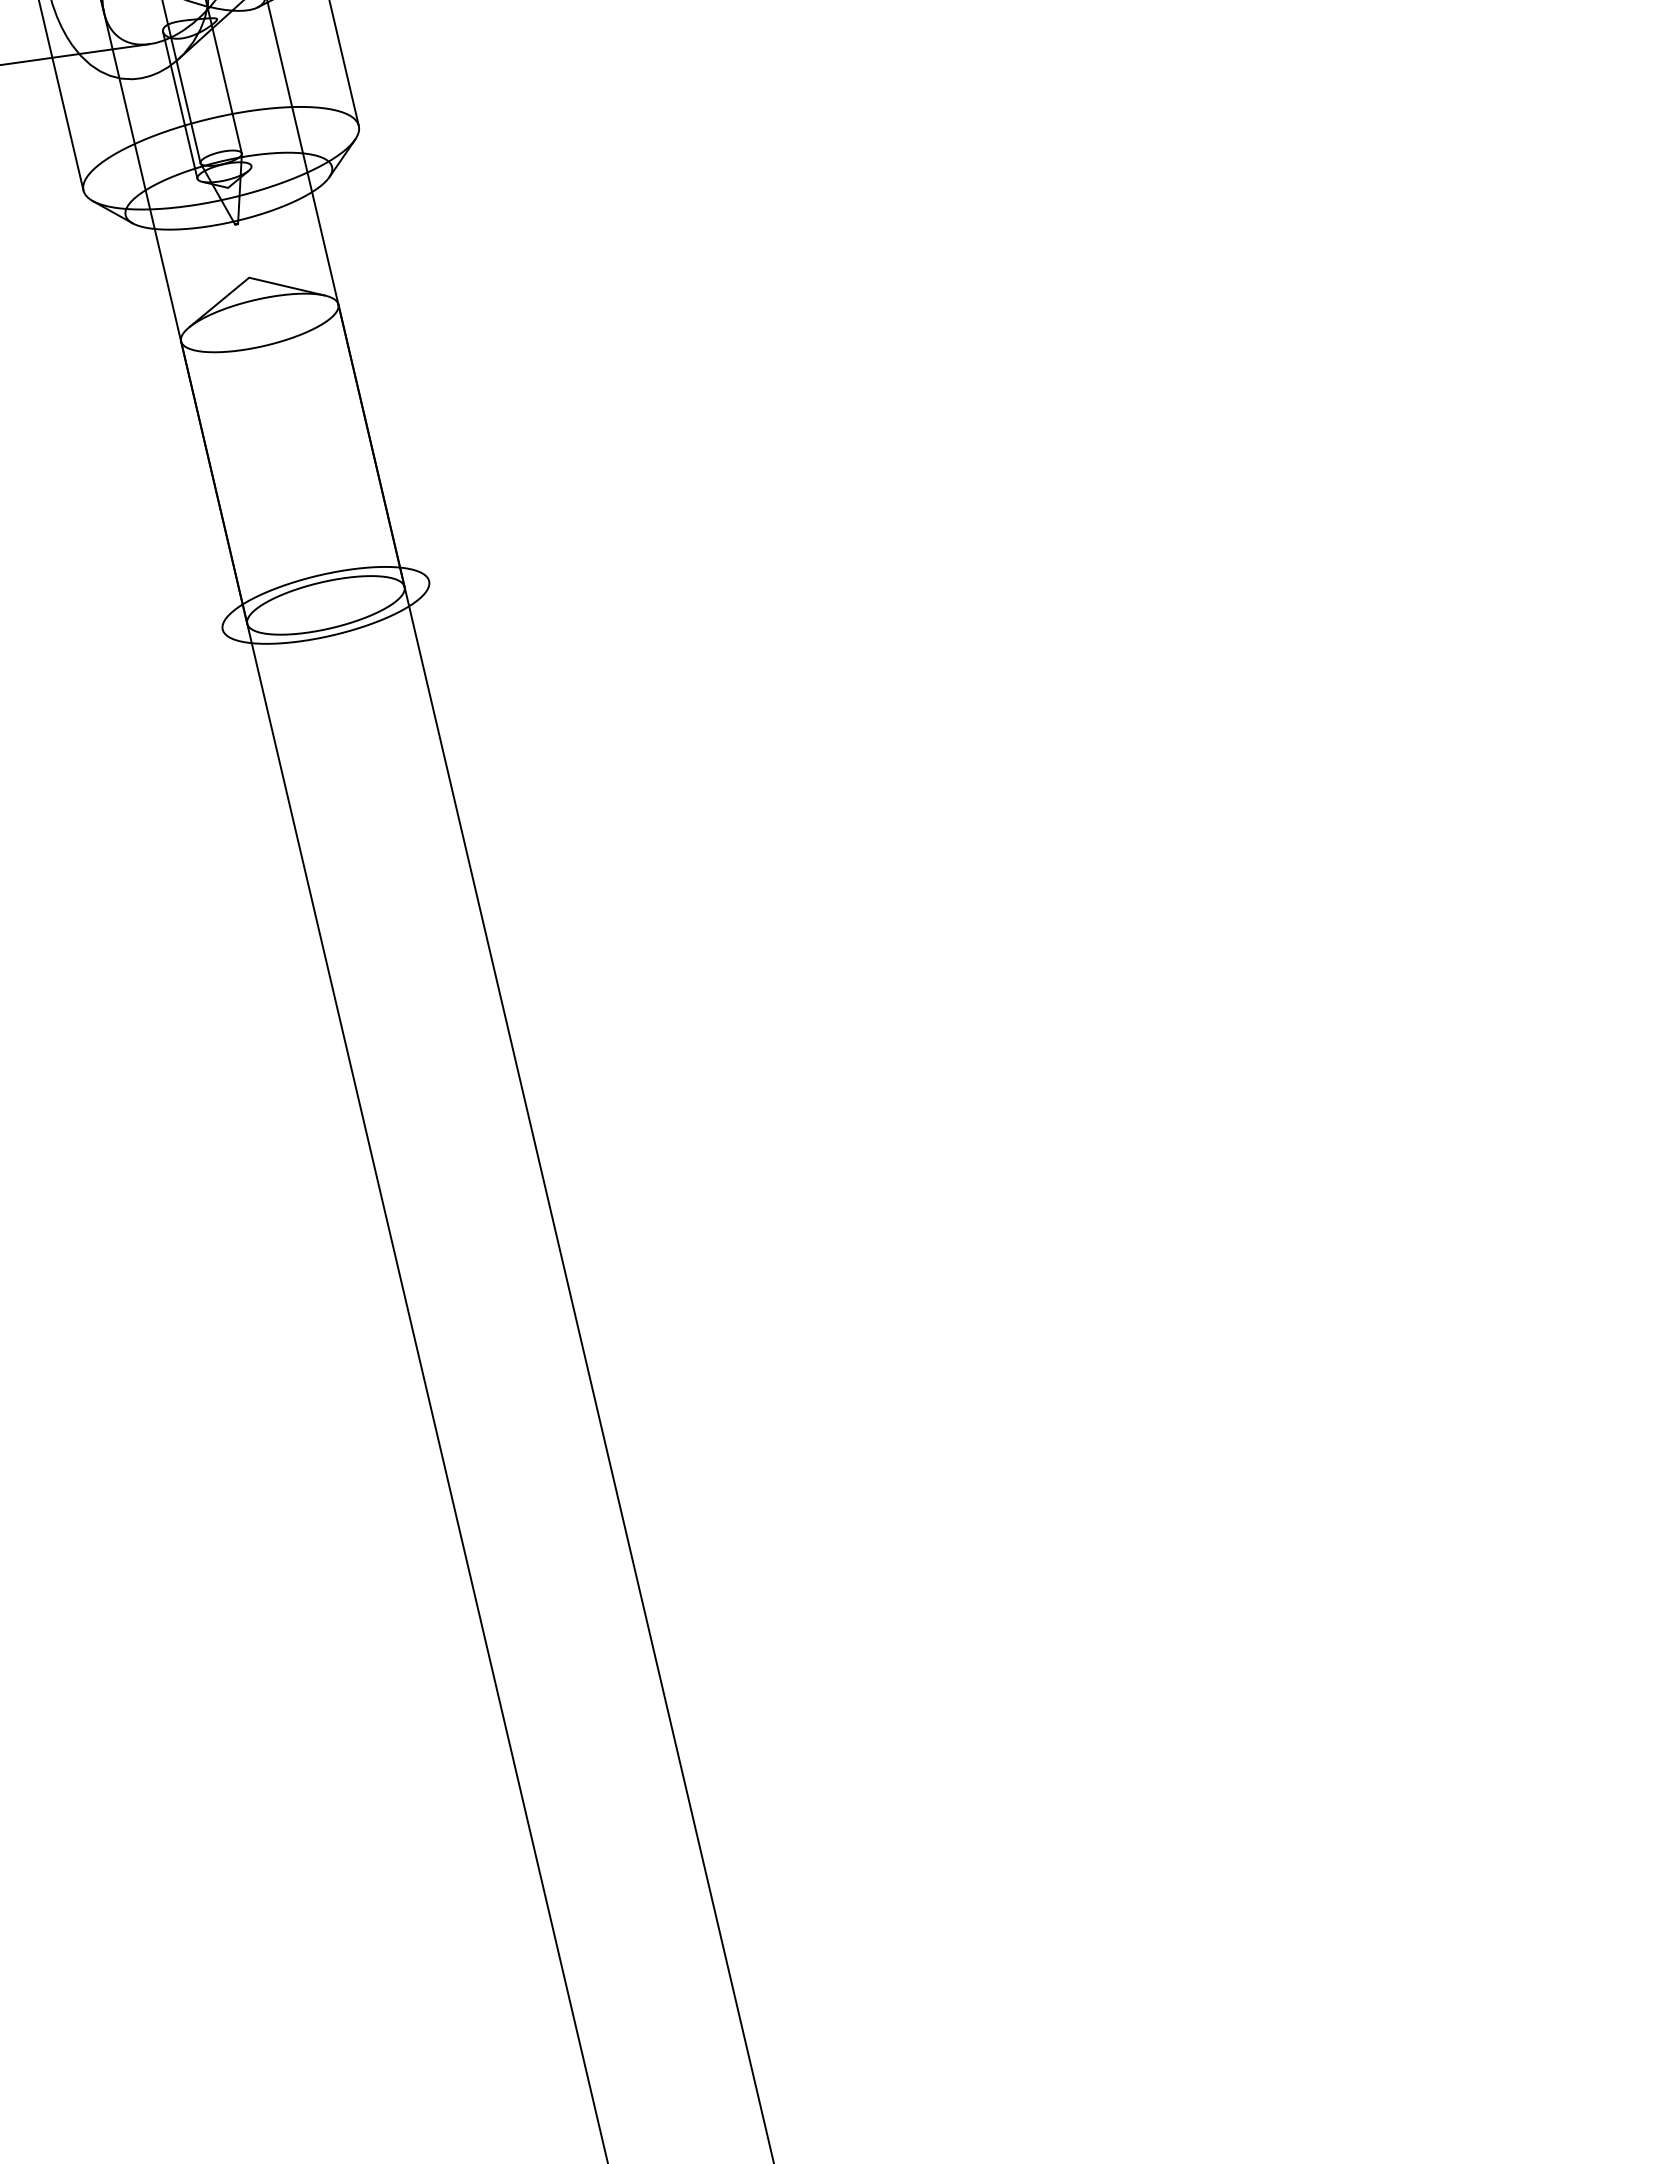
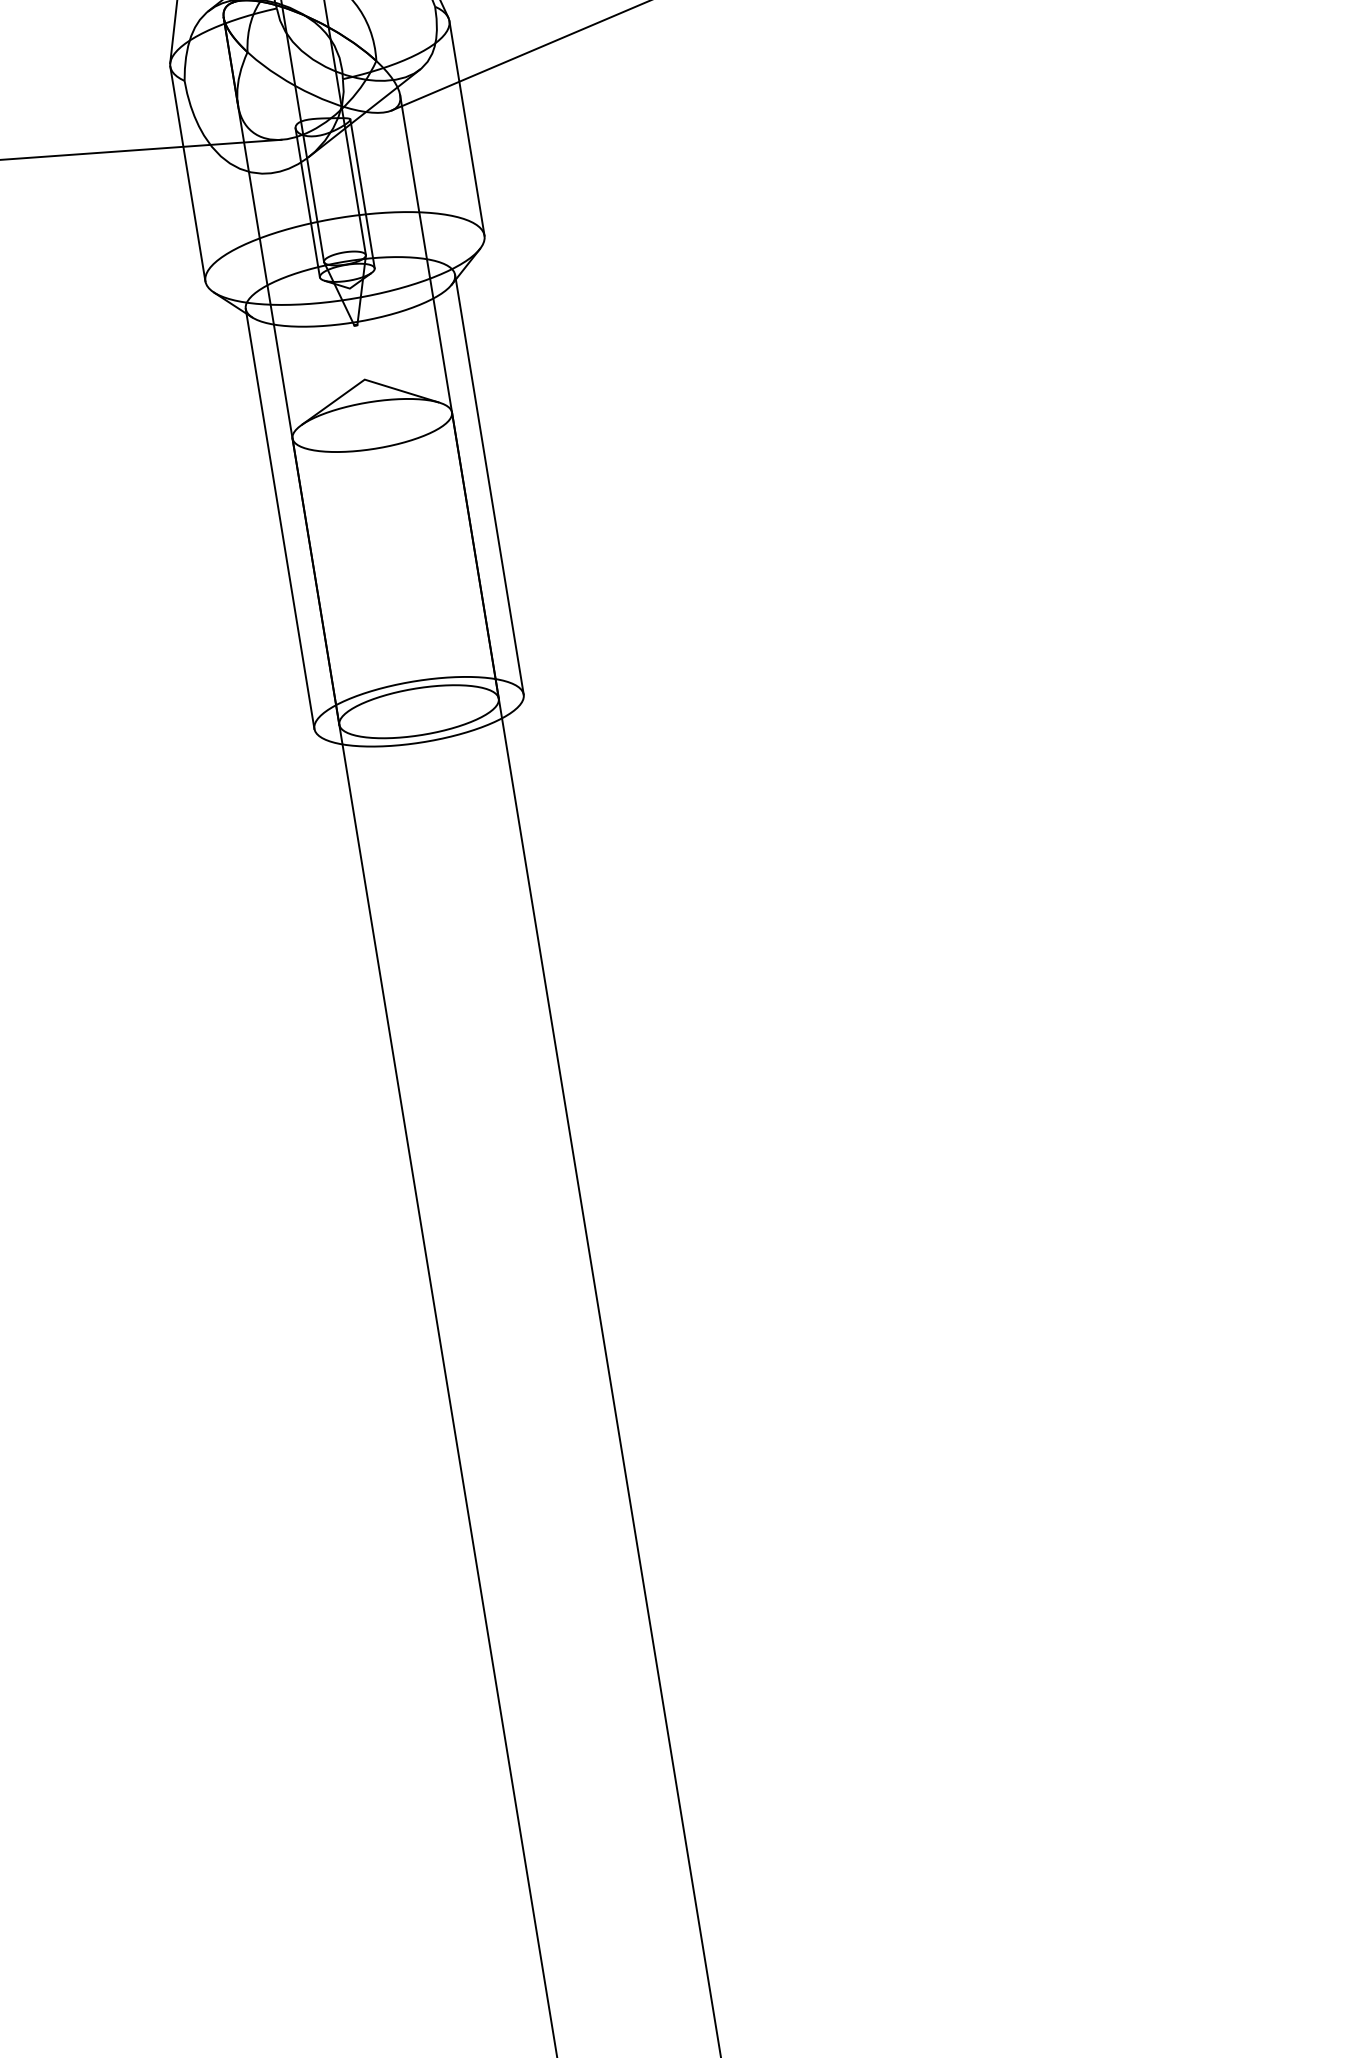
line: (234, 92) -> (362, 193), added
line: (380, 374) -> (489, 485), added
line: (173, 422) -> (279, 518), added

